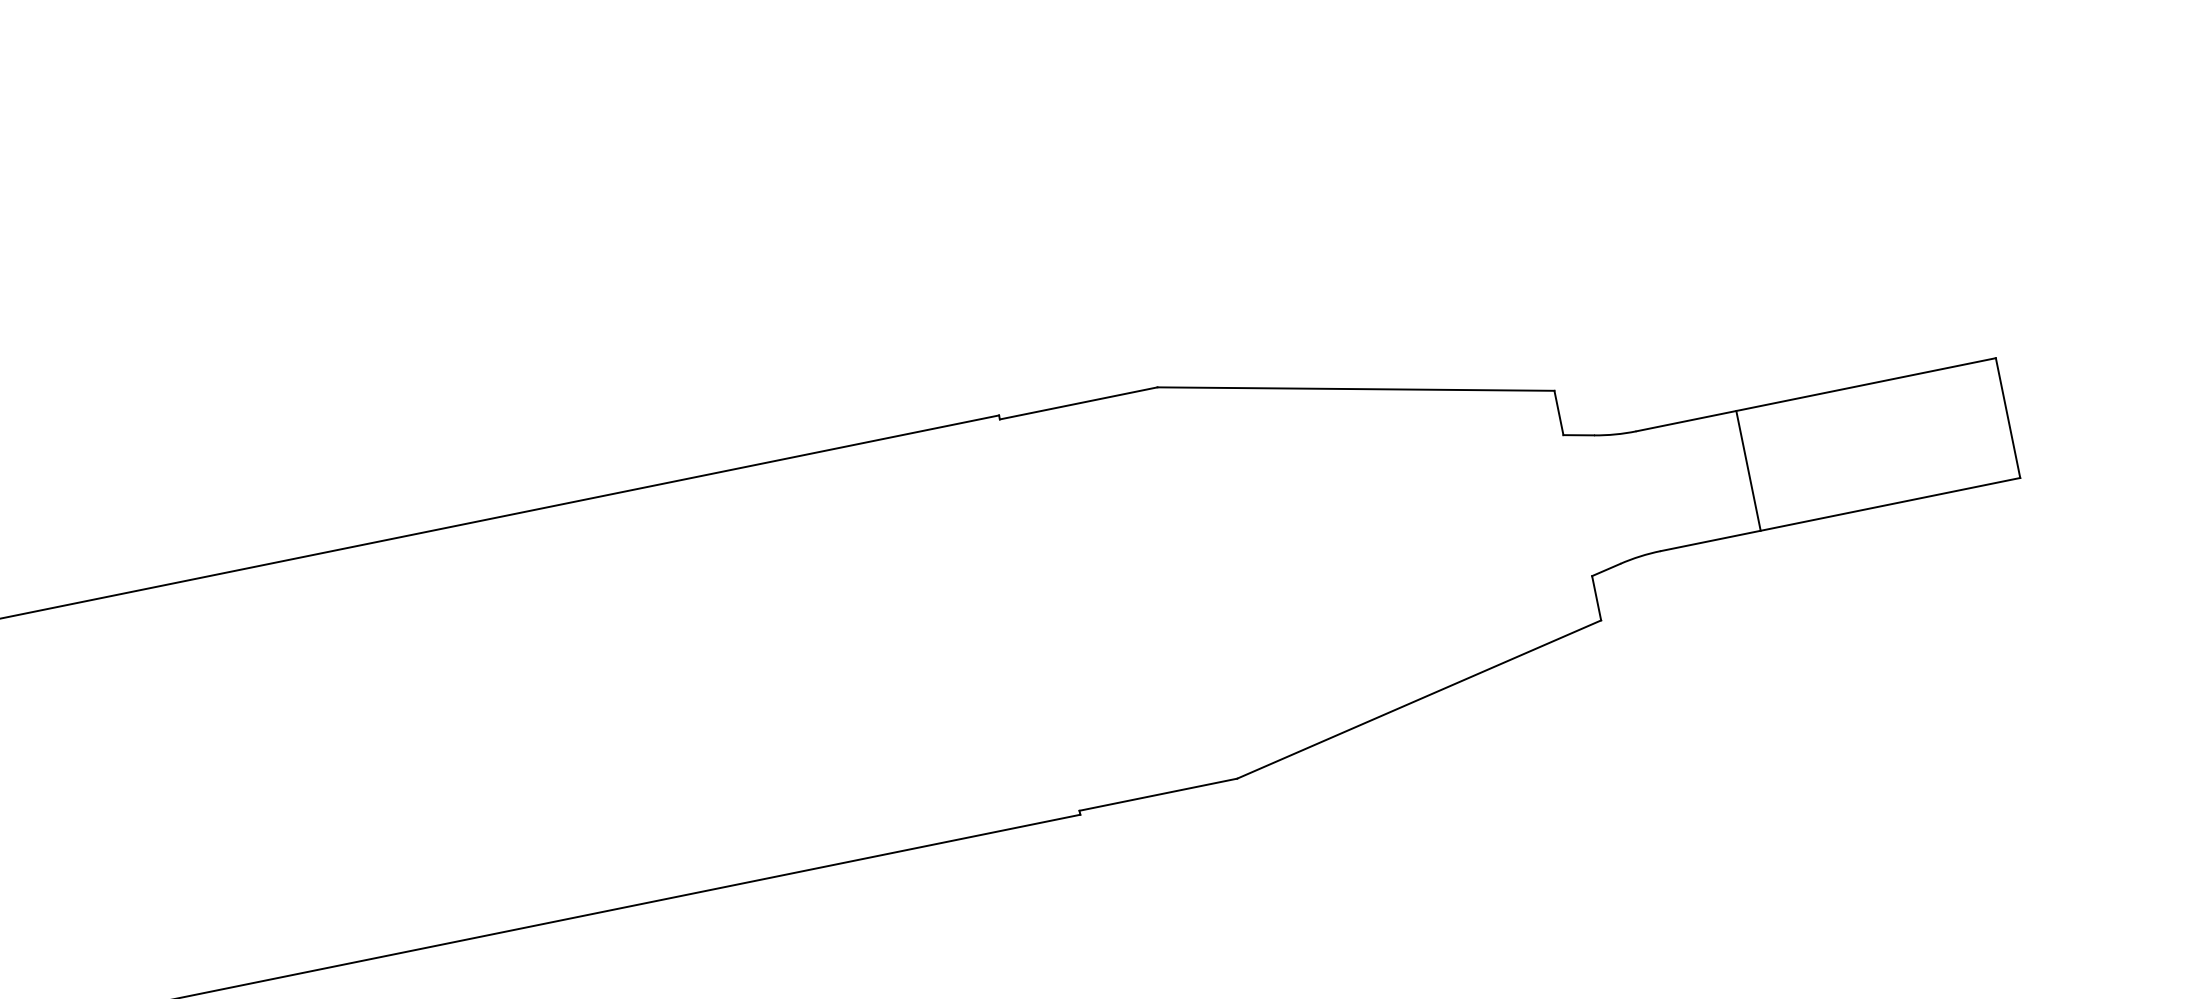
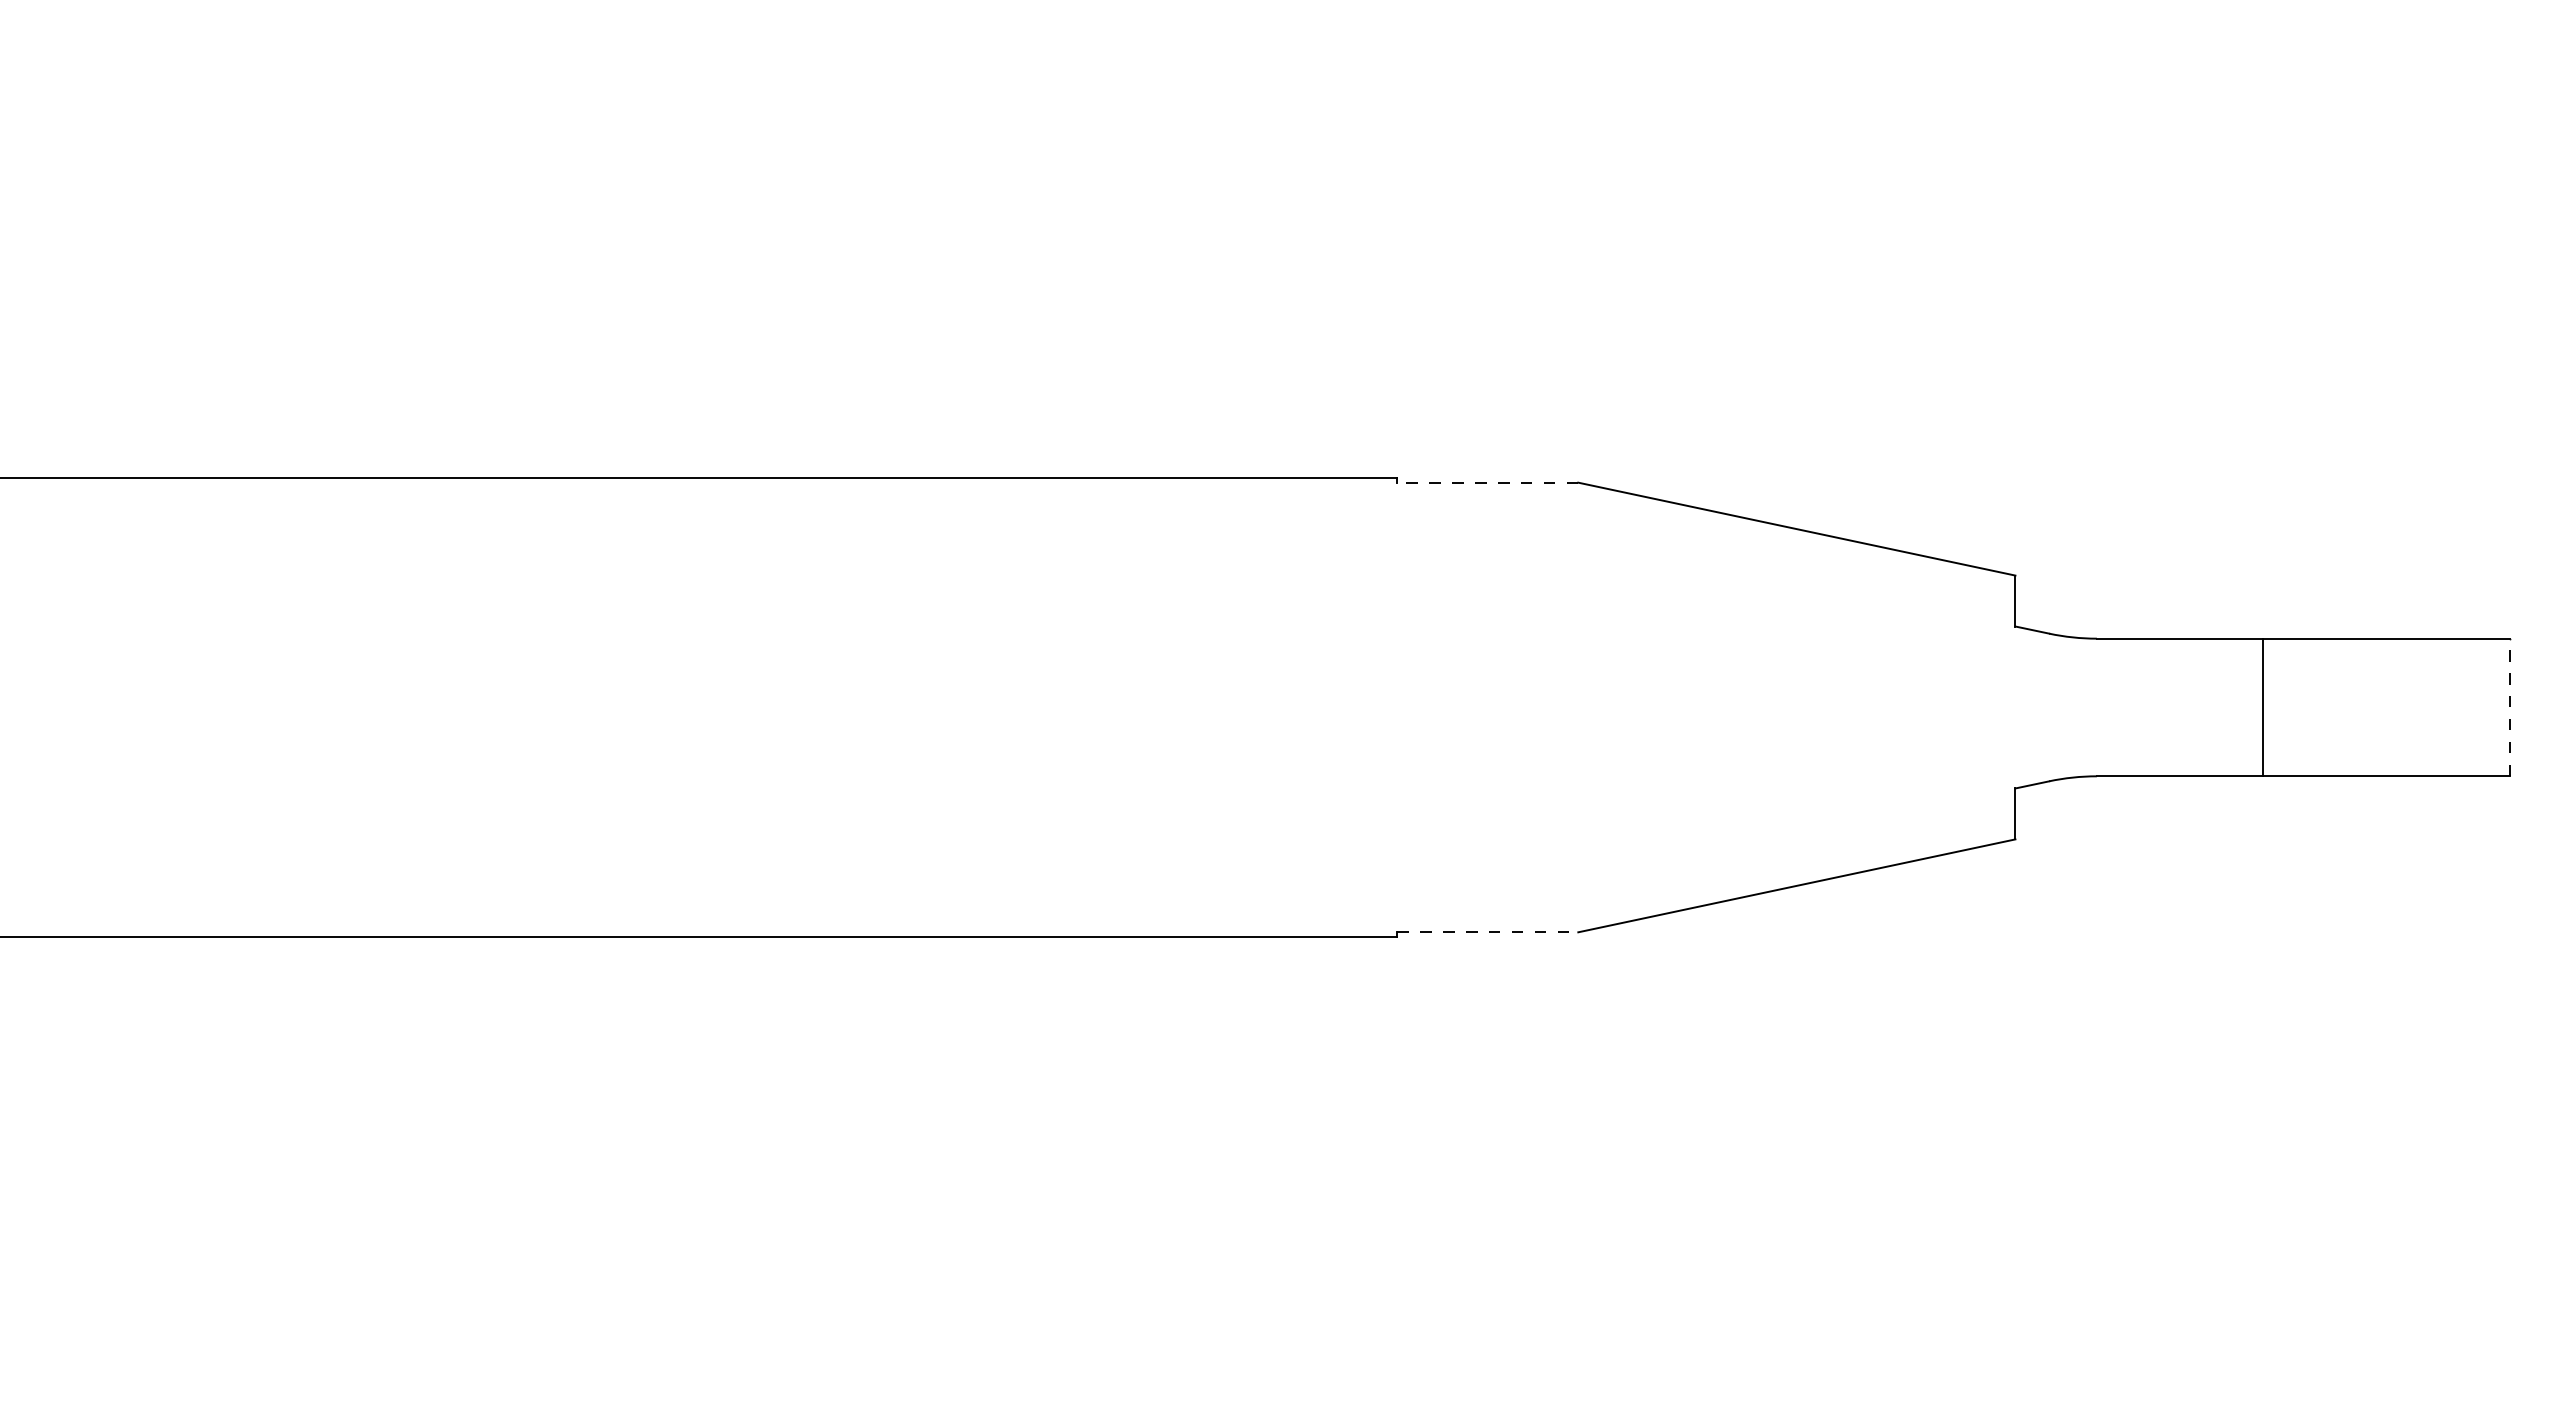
line: (1078, 403) -> (1487, 482), solid -> dashed
line: (2007, 418) -> (2509, 707), solid -> dashed
line: (1748, 470) -> (2262, 707), moved
line: (1158, 794) -> (1487, 932), solid -> dashed

